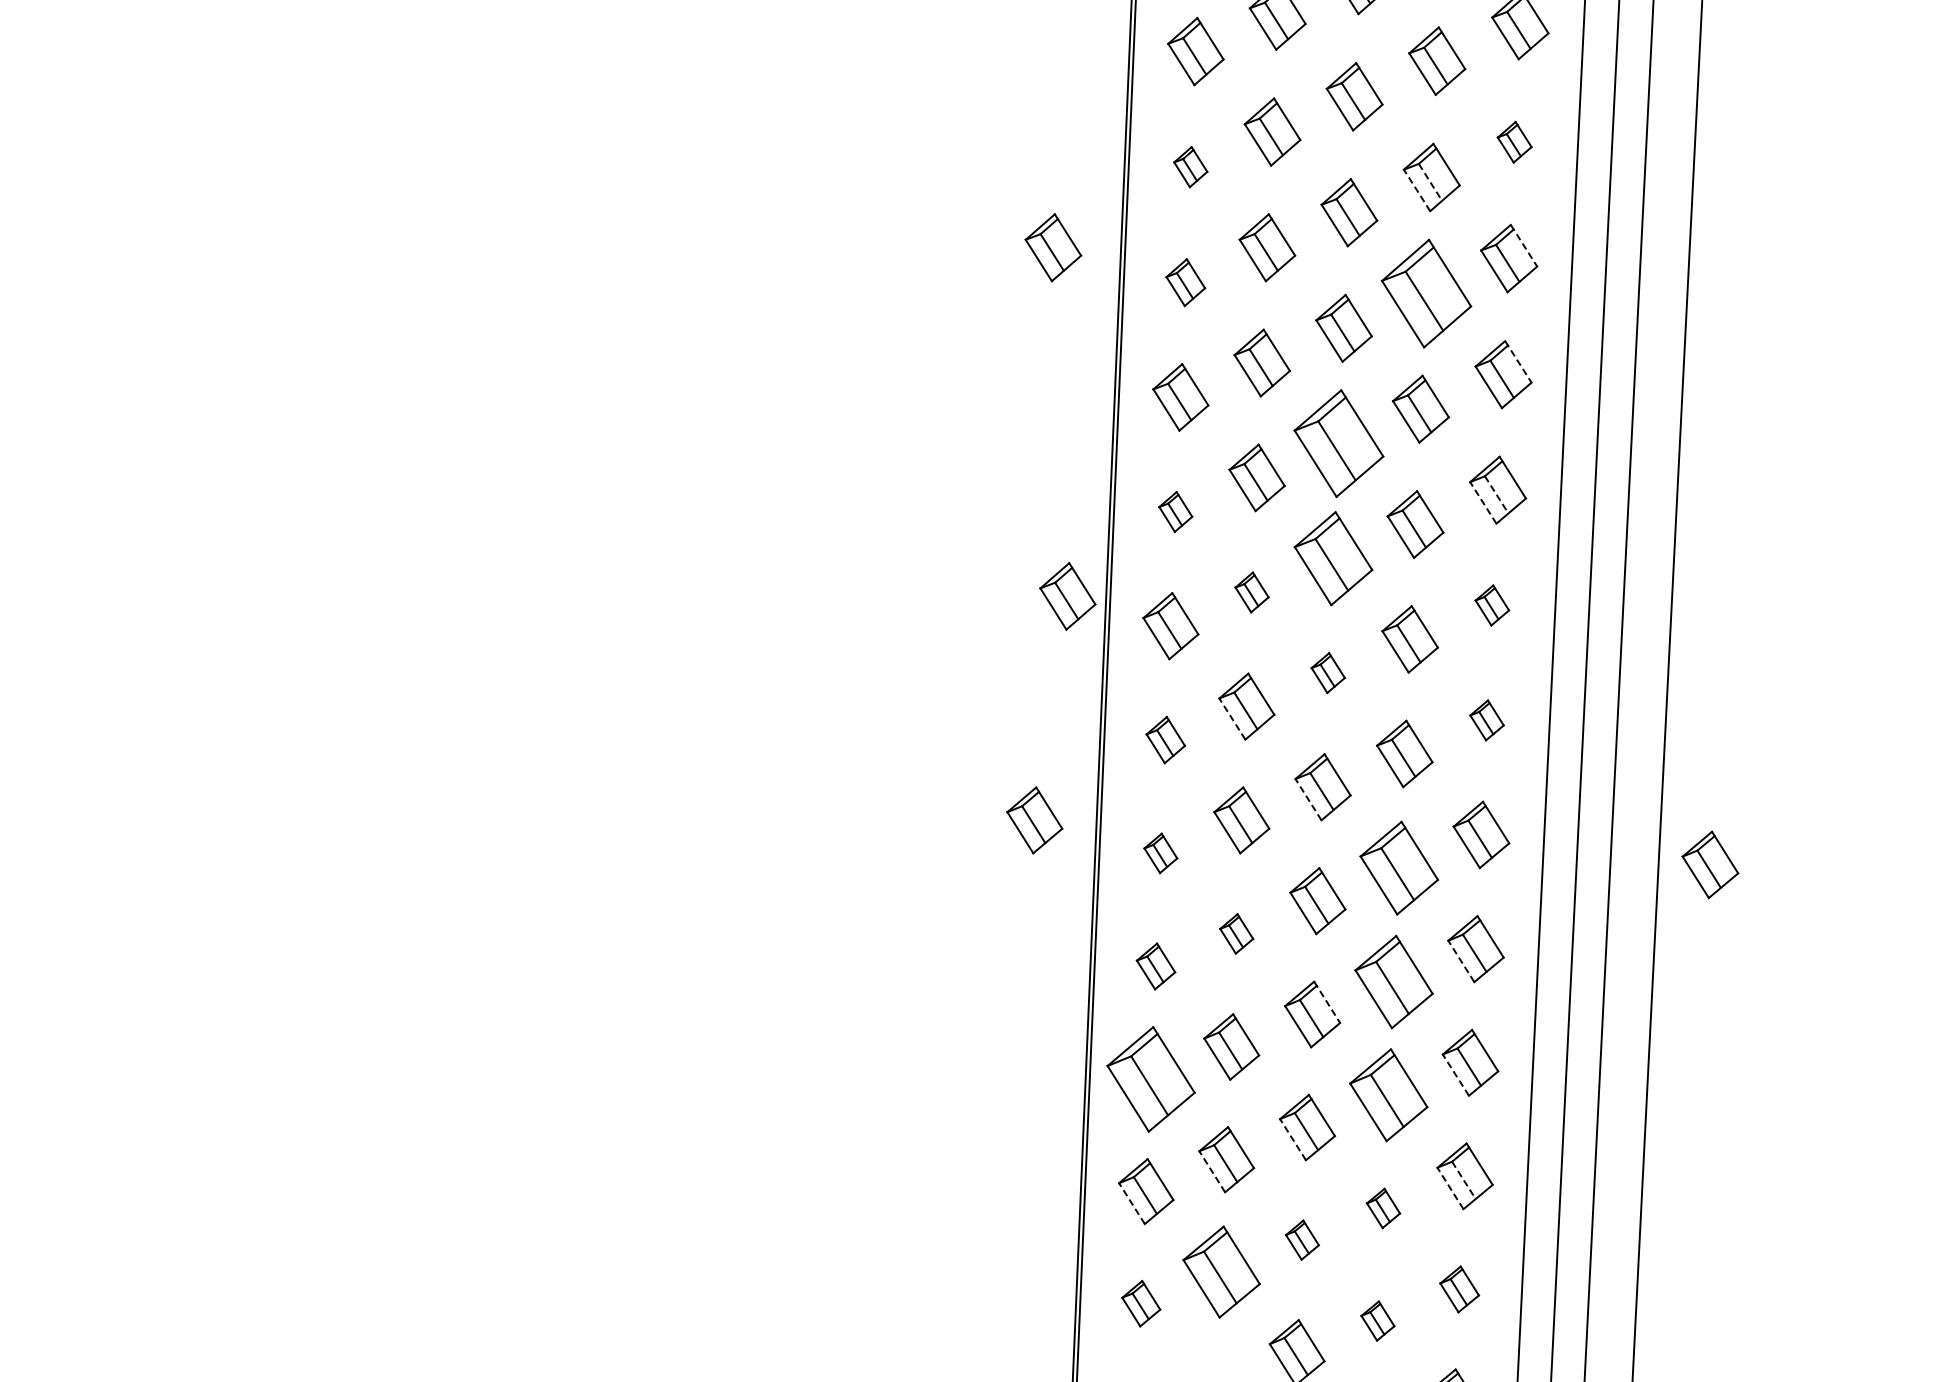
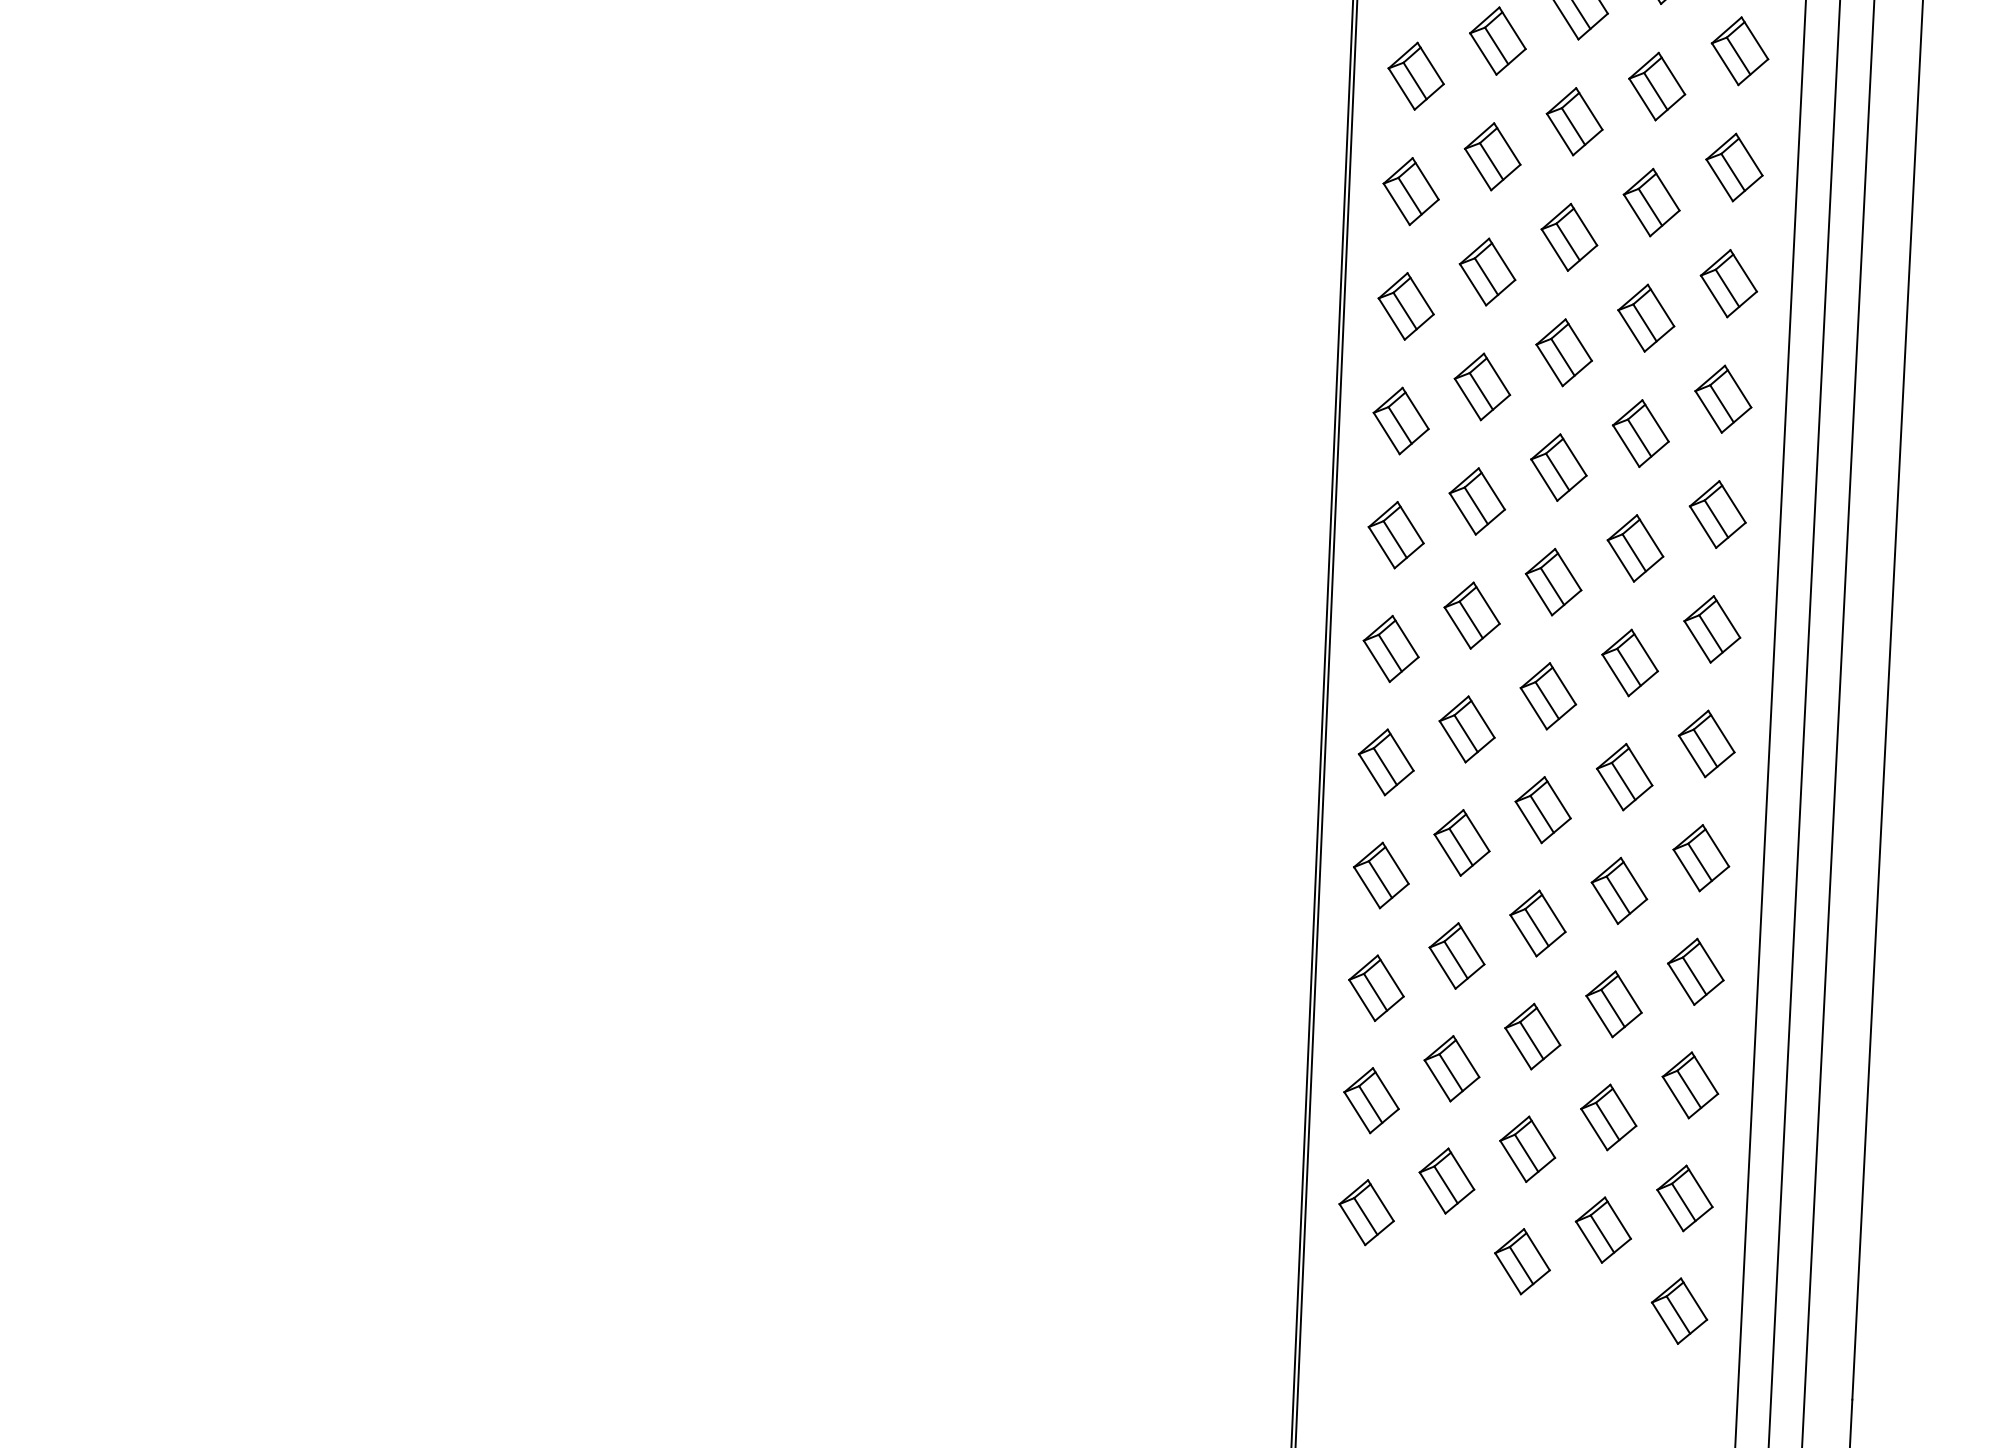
part: (1514, 142) -> (1739, 51), size x1.67
part: (1190, 166) -> (1415, 75), size x1.67
line: (1430, 182) -> (1655, 91), dashed -> solid
line: (1417, 190) -> (1642, 99), dashed -> solid
line: (1524, 245) -> (1749, 154), dashed -> solid
part: (1053, 247) -> (1278, 156), removed
part: (1185, 282) -> (1410, 191), size x1.43
part: (1426, 293) -> (1651, 202), size x0.62
line: (1518, 361) -> (1743, 270), dashed -> solid
part: (1338, 443) -> (1563, 352), size x0.62
line: (1496, 494) -> (1721, 403), dashed -> solid
line: (1483, 502) -> (1708, 411), dashed -> solid
part: (1175, 511) -> (1400, 420), size x1.67
part: (1333, 558) -> (1558, 467), size x0.71
part: (1252, 592) -> (1477, 501), size x1.67
part: (1067, 596) -> (1292, 505), removed
part: (1492, 605) -> (1717, 514), size x1.67
part: (1328, 672) -> (1553, 581), size x1.67
line: (1232, 718) -> (1457, 627), dashed -> solid
part: (1487, 720) -> (1712, 629), size x1.67
part: (1165, 740) -> (1390, 649), size x1.43
line: (1308, 799) -> (1533, 708), dashed -> solid
part: (1034, 820) -> (1259, 729), removed
part: (1160, 853) -> (1385, 762), size x1.67
part: (1710, 864) -> (1935, 773), removed
part: (1399, 867) -> (1624, 776), size x0.71
part: (1236, 933) -> (1461, 842), size x1.67
line: (1461, 961) -> (1686, 870), dashed -> solid
part: (1156, 966) -> (1381, 875), size x1.43
part: (1394, 981) -> (1619, 890), size x0.71
line: (1327, 1002) -> (1552, 911), dashed -> solid
line: (1455, 1074) -> (1680, 983), dashed -> solid
part: (1151, 1078) -> (1376, 987), size x0.62
part: (1388, 1095) -> (1613, 1004), size x0.71
line: (1293, 1139) -> (1518, 1048), dashed -> solid
line: (1212, 1171) -> (1437, 1080), dashed -> solid
line: (1464, 1180) -> (1689, 1089), dashed -> solid
line: (1450, 1188) -> (1675, 1097), dashed -> solid
line: (1132, 1203) -> (1357, 1112), dashed -> solid
part: (1383, 1208) -> (1608, 1117), size x1.67
part: (1302, 1239) -> (1527, 1148), size x1.67
part: (1221, 1271) -> (1446, 1180), size x0.71
part: (1459, 1289) -> (1684, 1198), size x1.43
part: (1141, 1303) -> (1366, 1212), size x1.43
part: (1377, 1320) -> (1602, 1229), size x1.67

